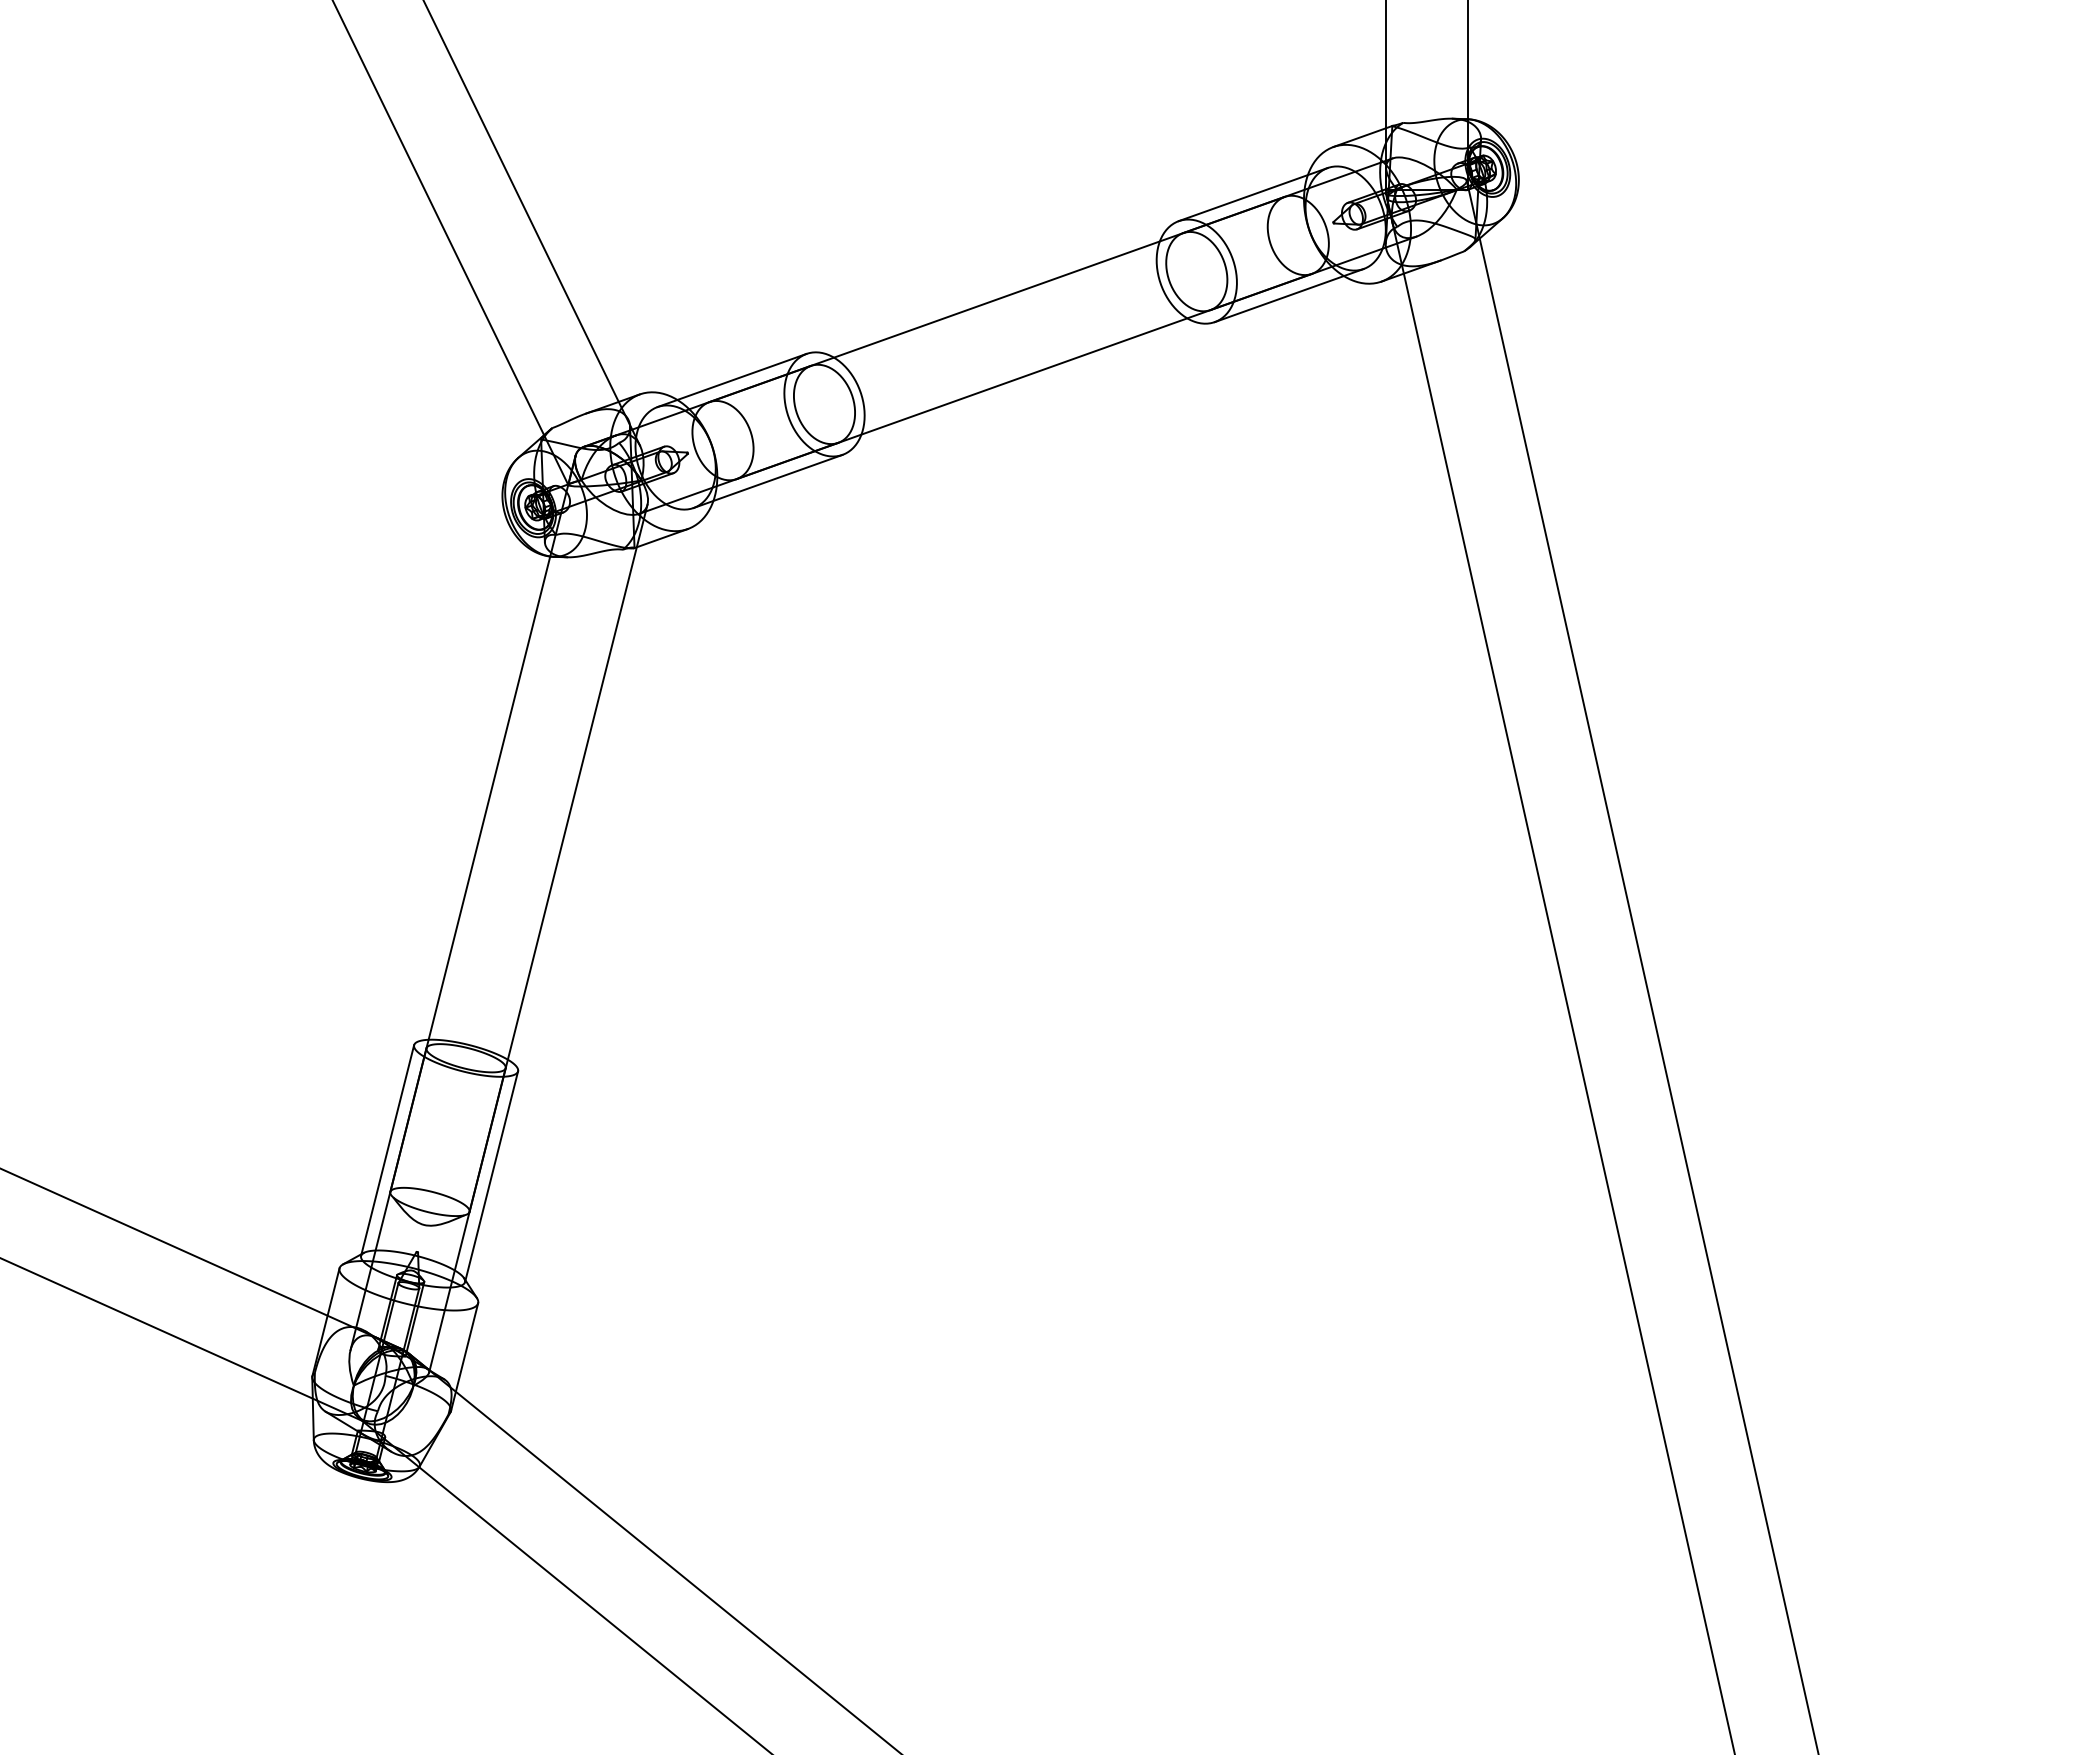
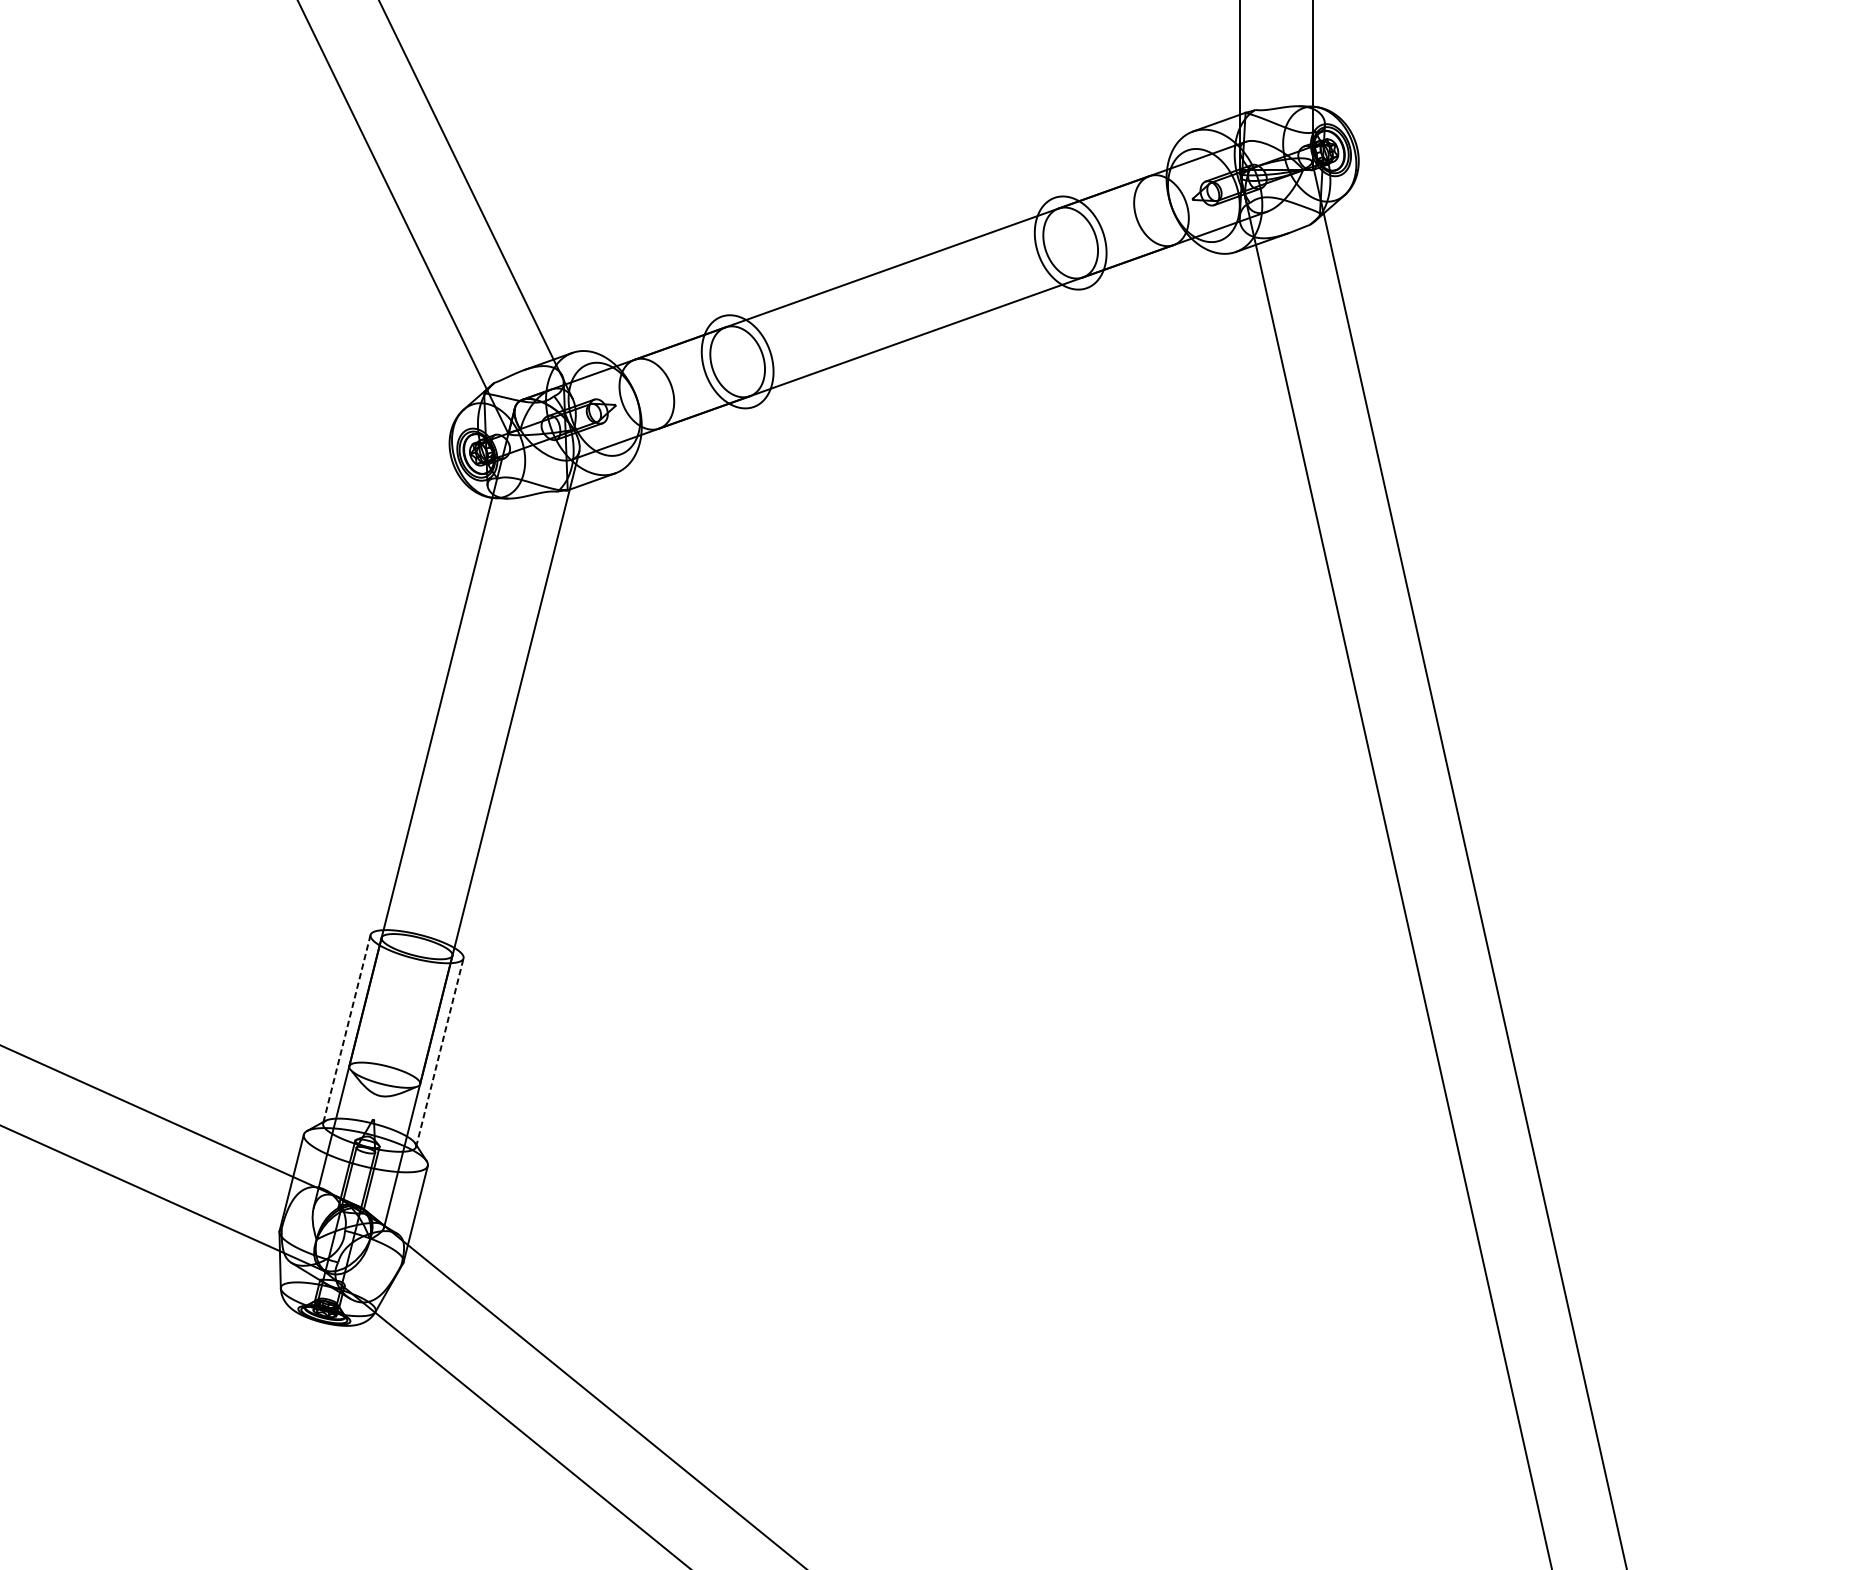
line: (1252, 194) -> (1120, 174), removed
line: (1288, 295) -> (1152, 264), removed
line: (731, 380) -> (654, 340), removed
line: (767, 481) -> (686, 430), removed
line: (387, 1150) -> (346, 1029), solid -> dashed
line: (491, 1176) -> (439, 1052), solid -> dashed

